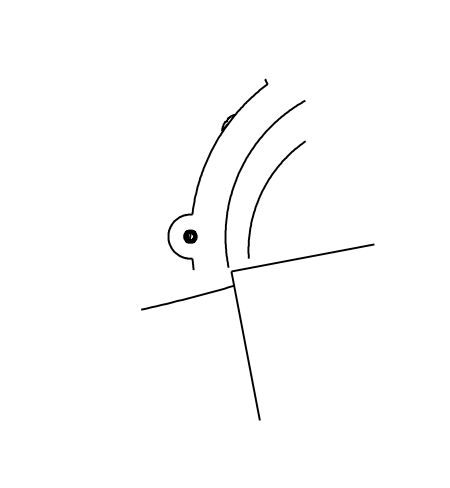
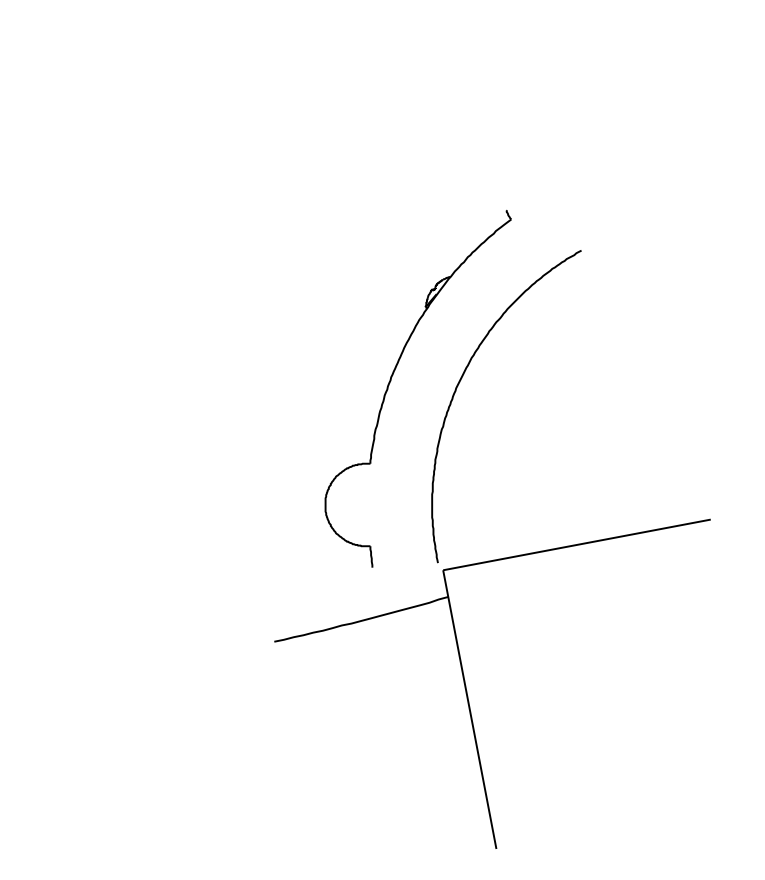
curve: (262, 193) -> (501, 424), removed
part: (190, 236) -> (366, 504), removed

